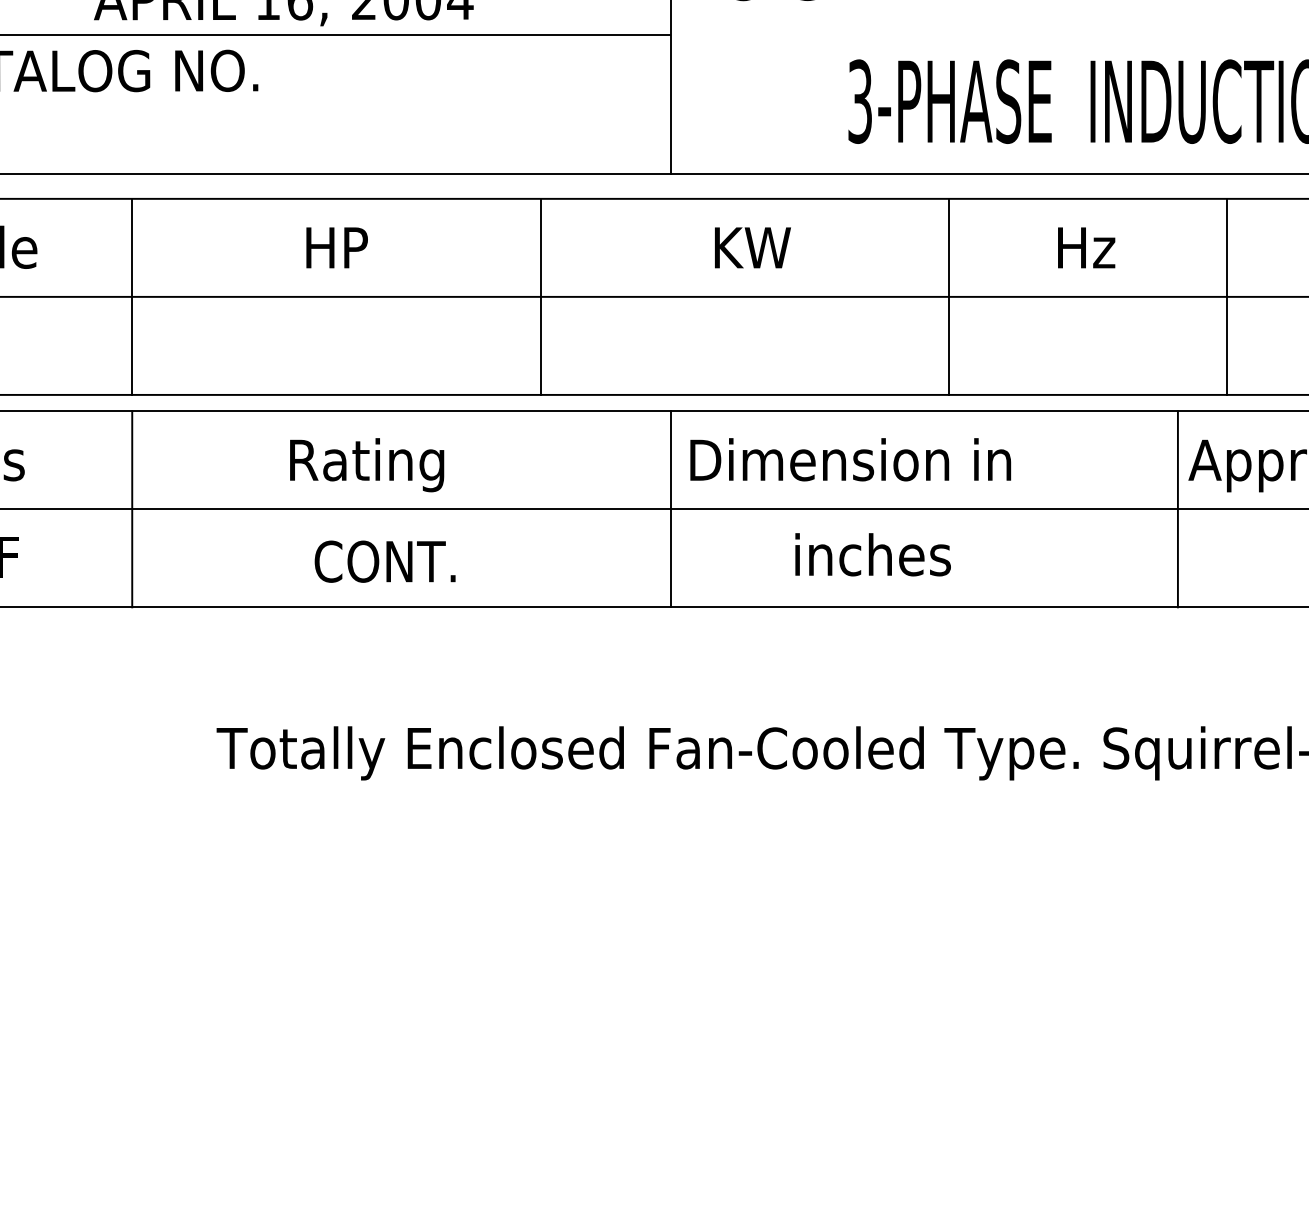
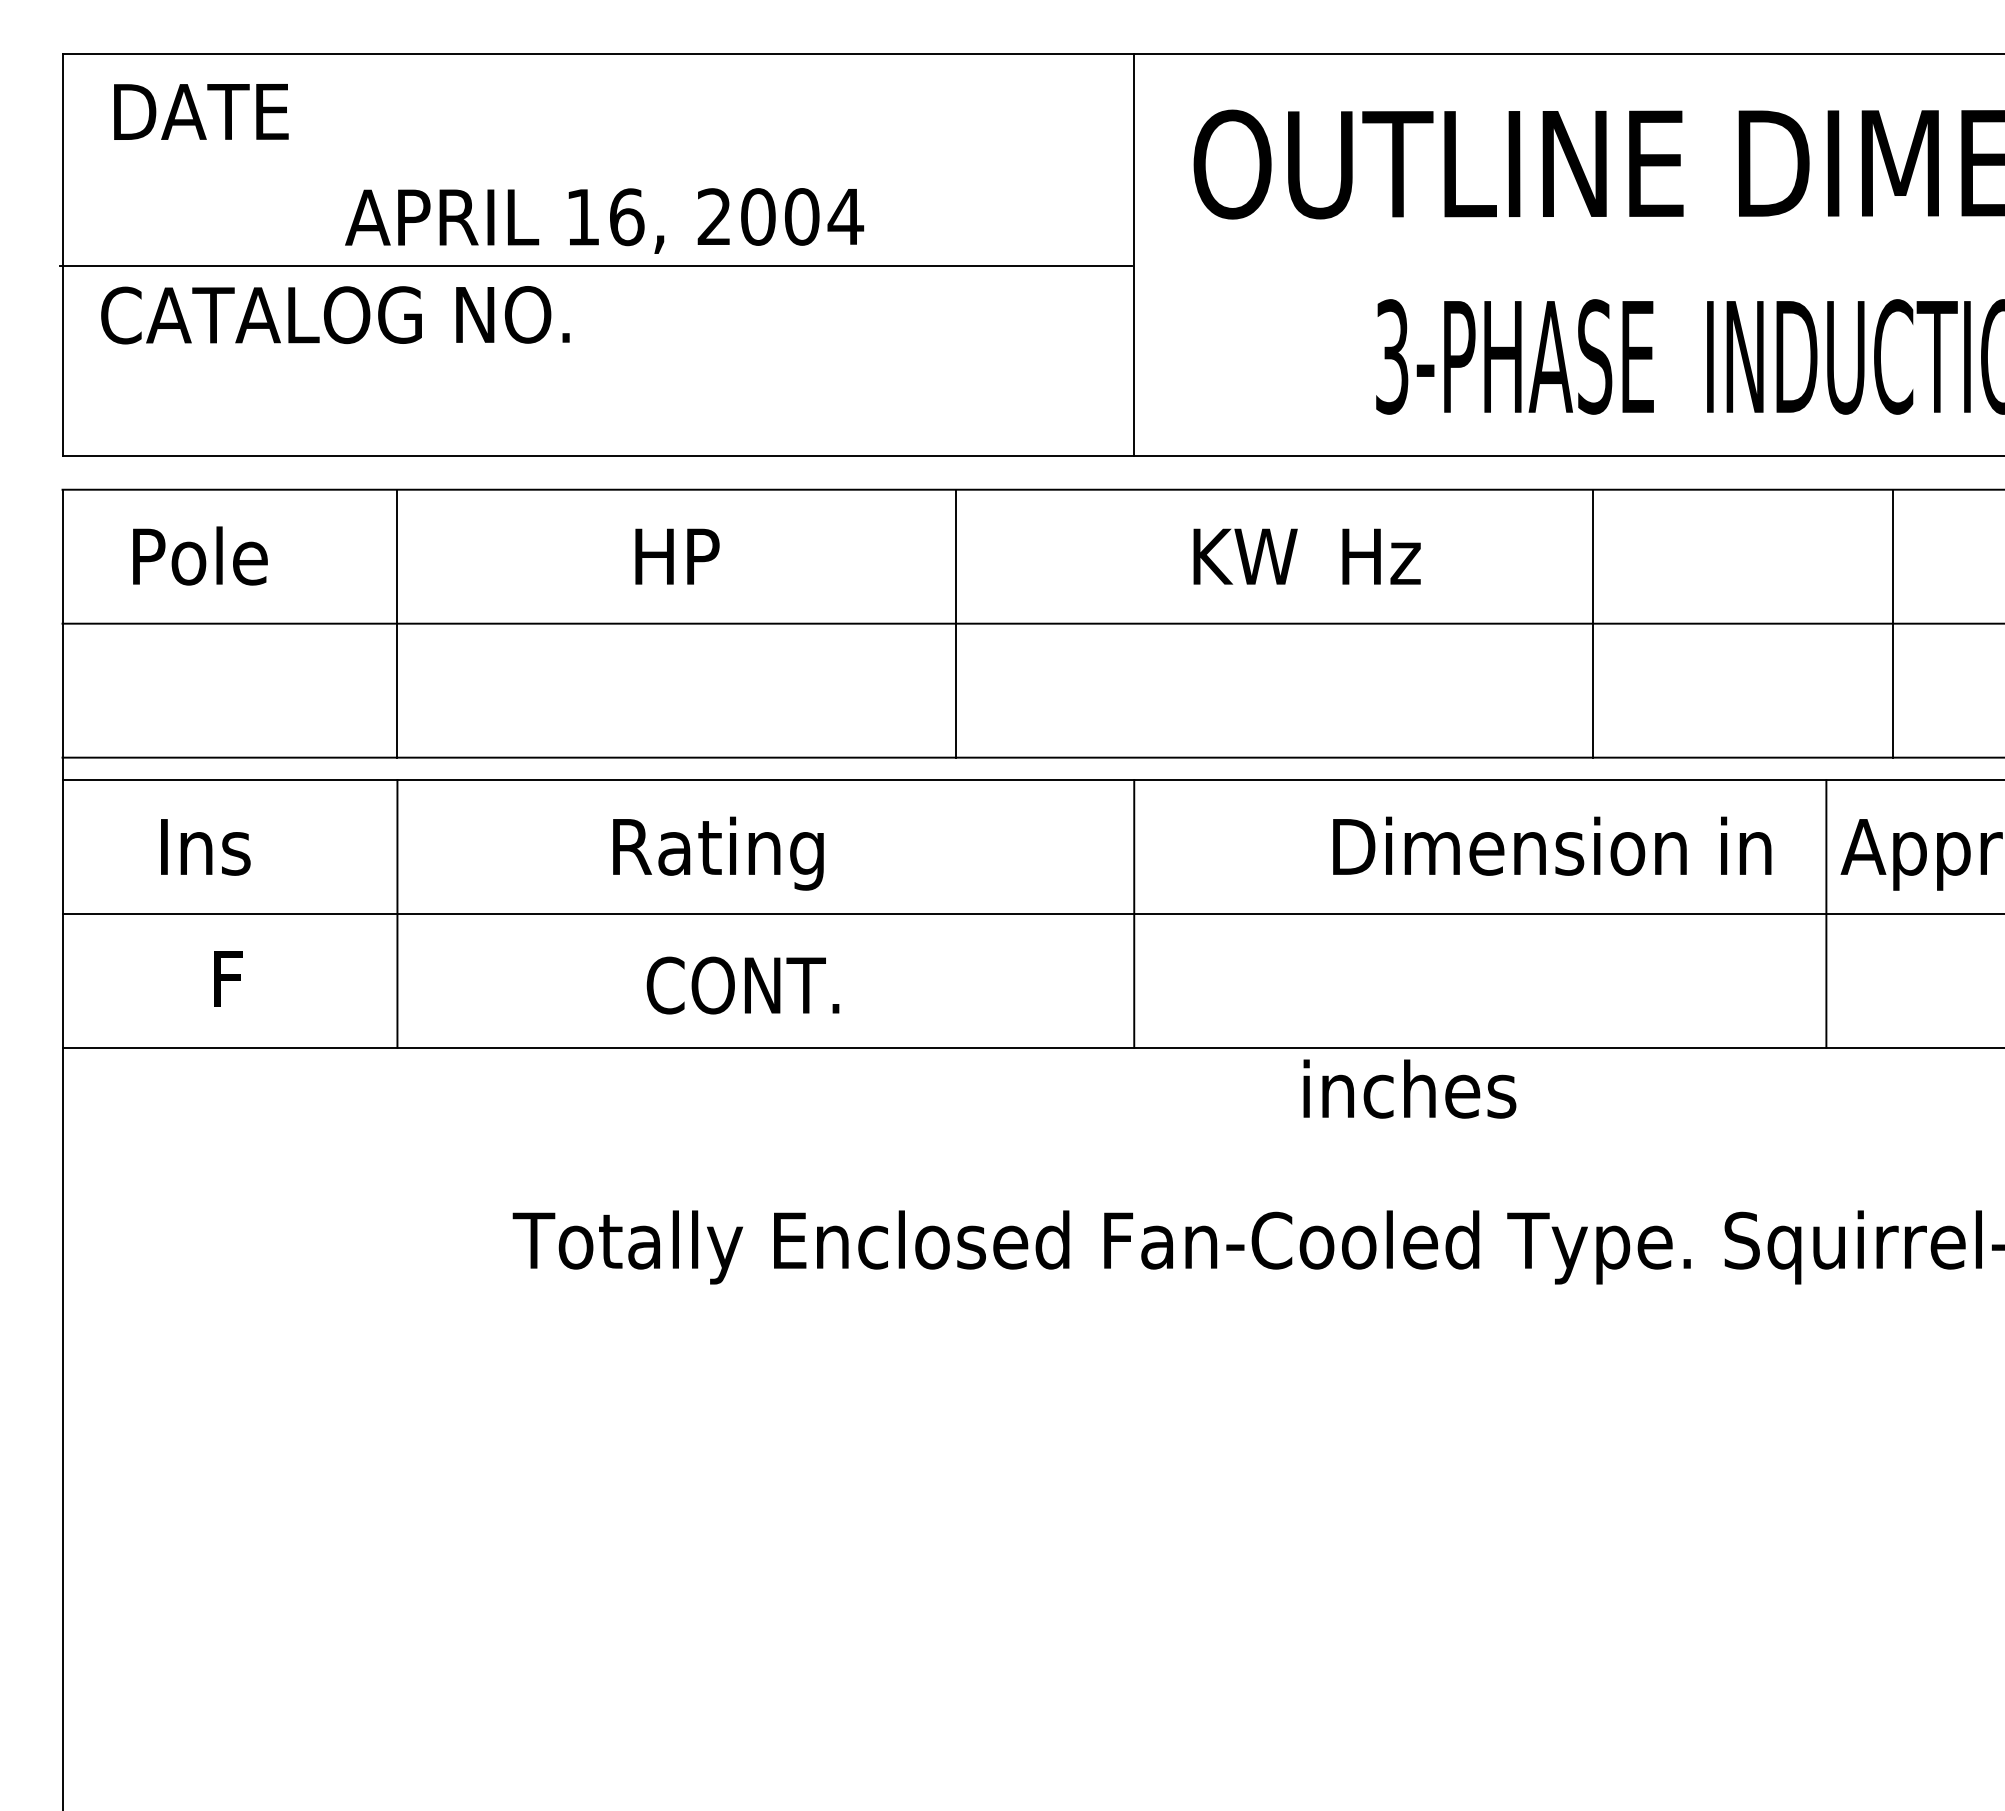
text: (1086, 247) -> (1381, 556), moved
line: (948, 296) -> (1592, 623), moved
text: (850, 459) -> (1552, 845), moved
text: (872, 554) -> (1409, 1088), moved

